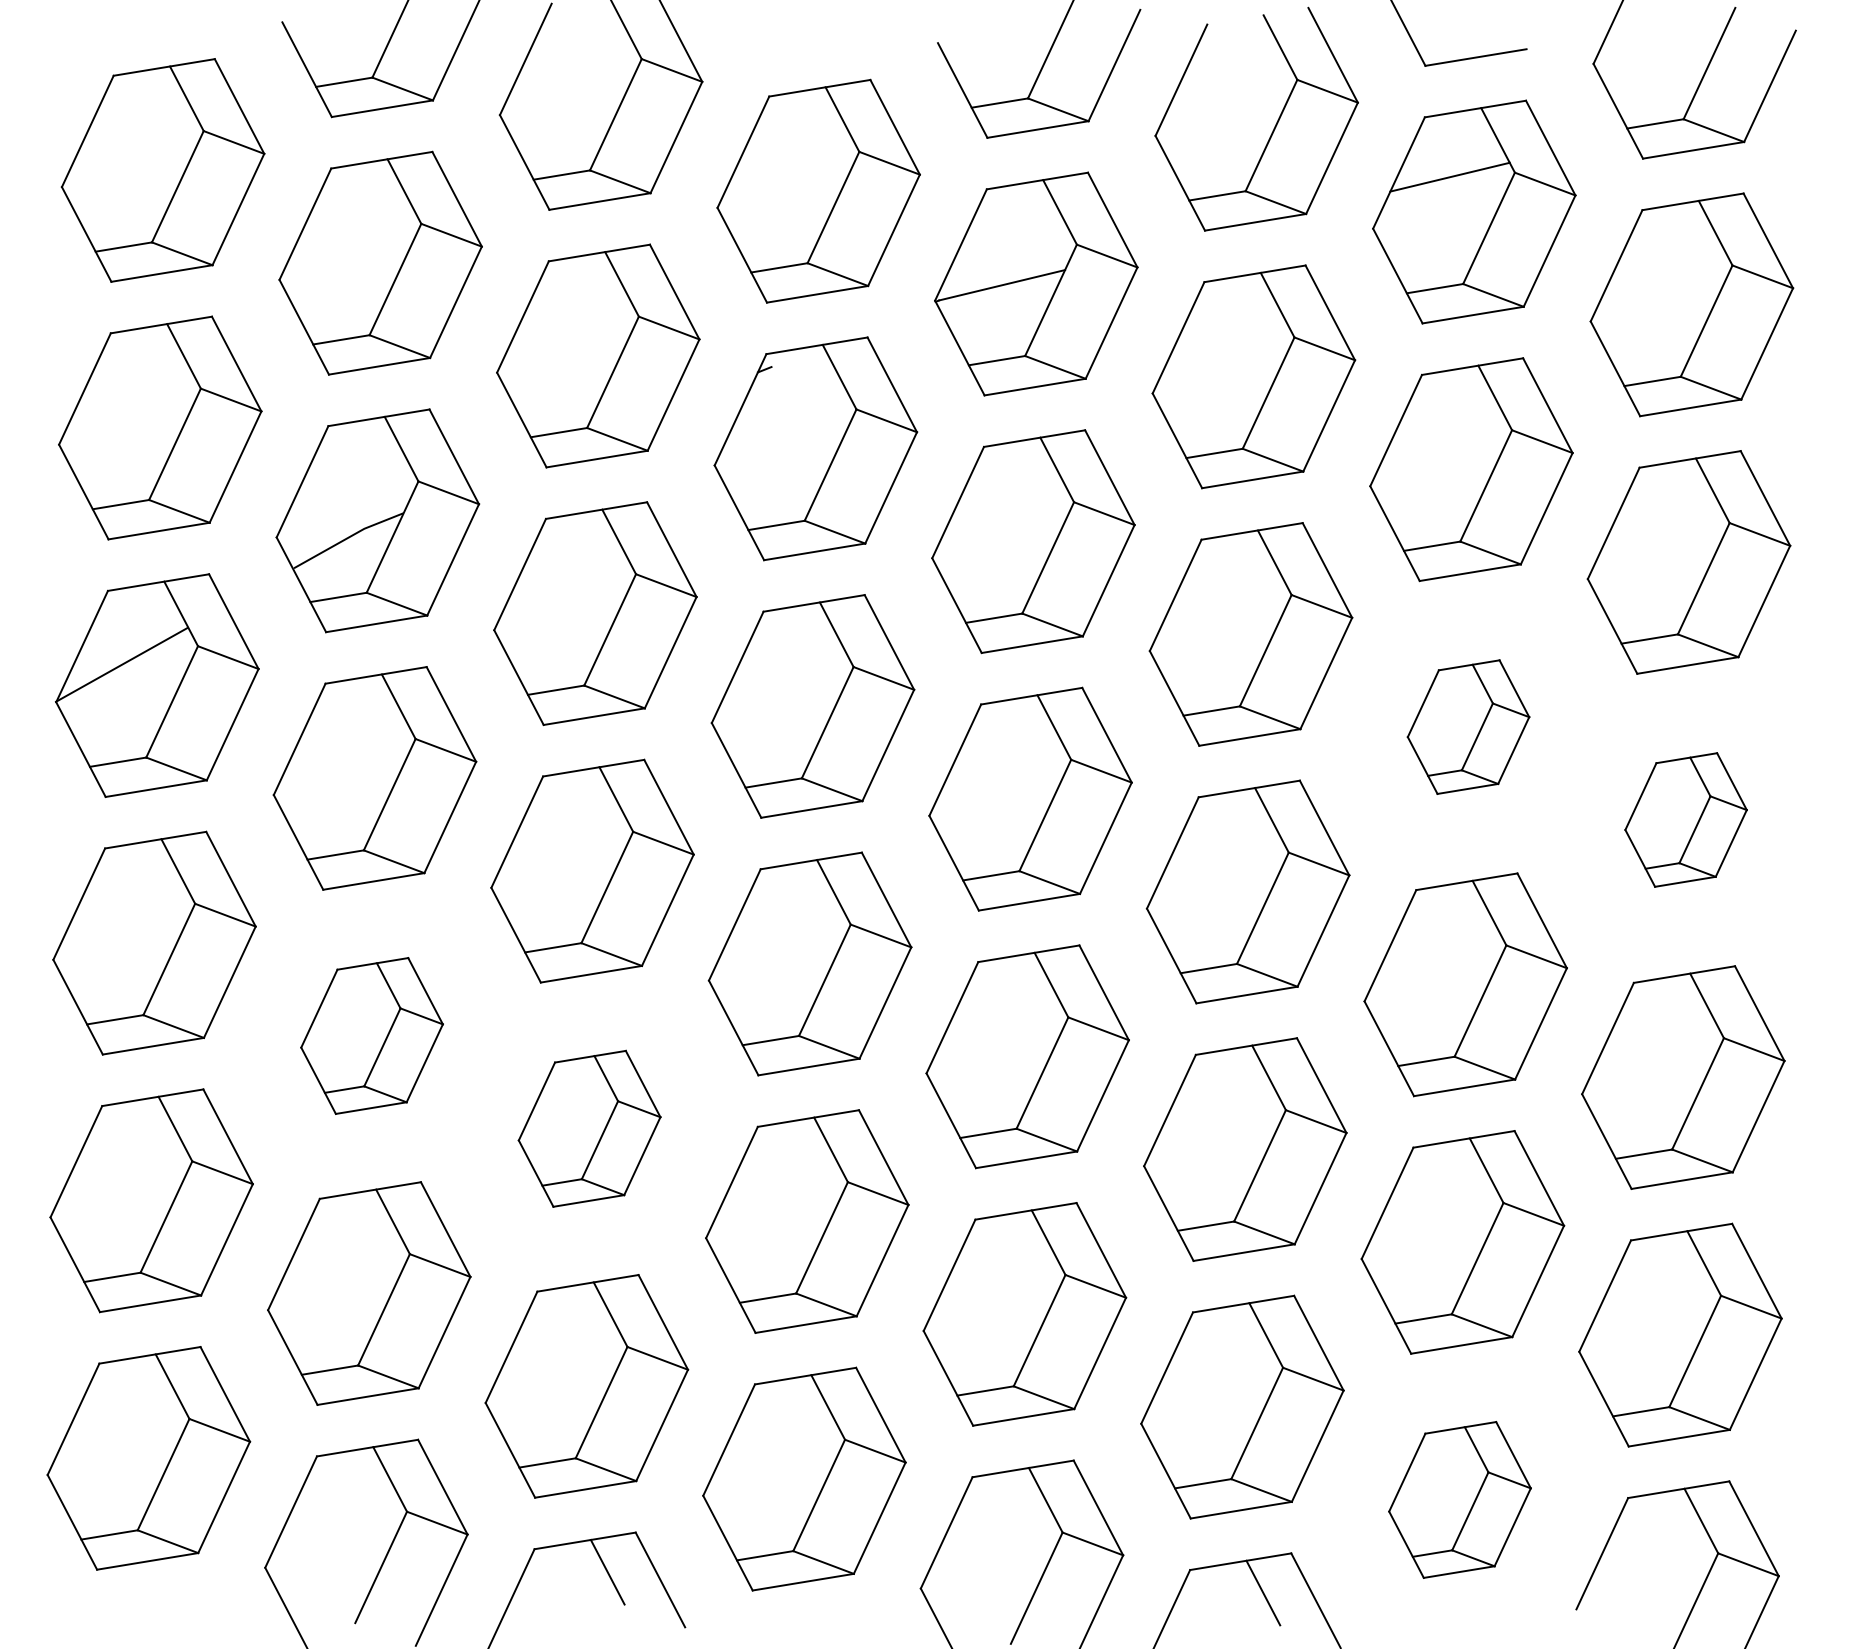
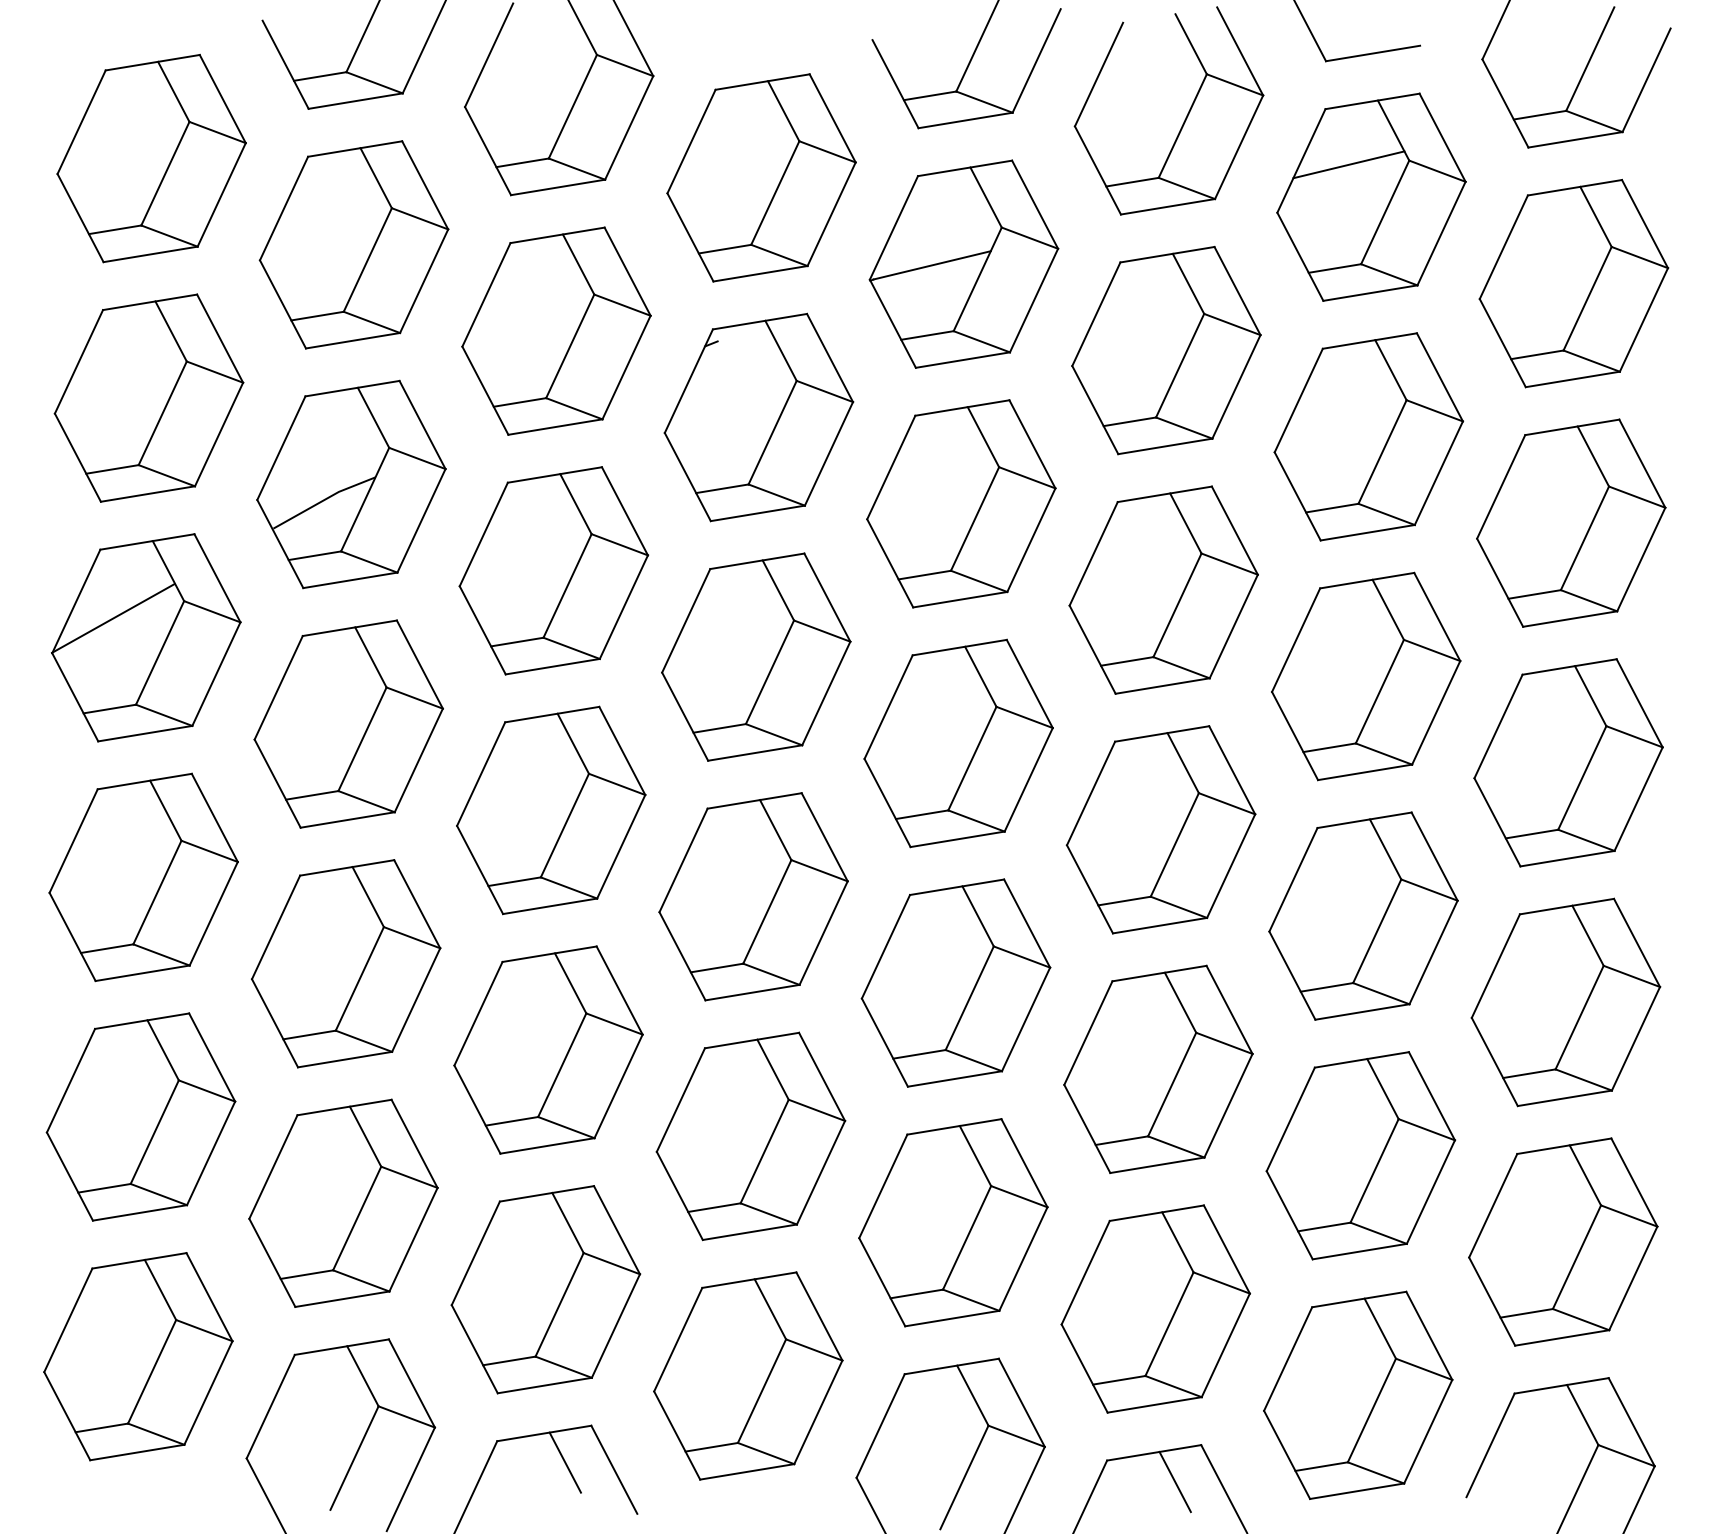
part: (1468, 726) -> (1366, 675), size x1.67
part: (1685, 819) -> (1567, 762), size x1.67
part: (371, 1035) -> (345, 963), size x1.43
part: (589, 1128) -> (548, 1049), size x1.43
part: (1459, 1499) -> (1357, 1394), size x1.43

